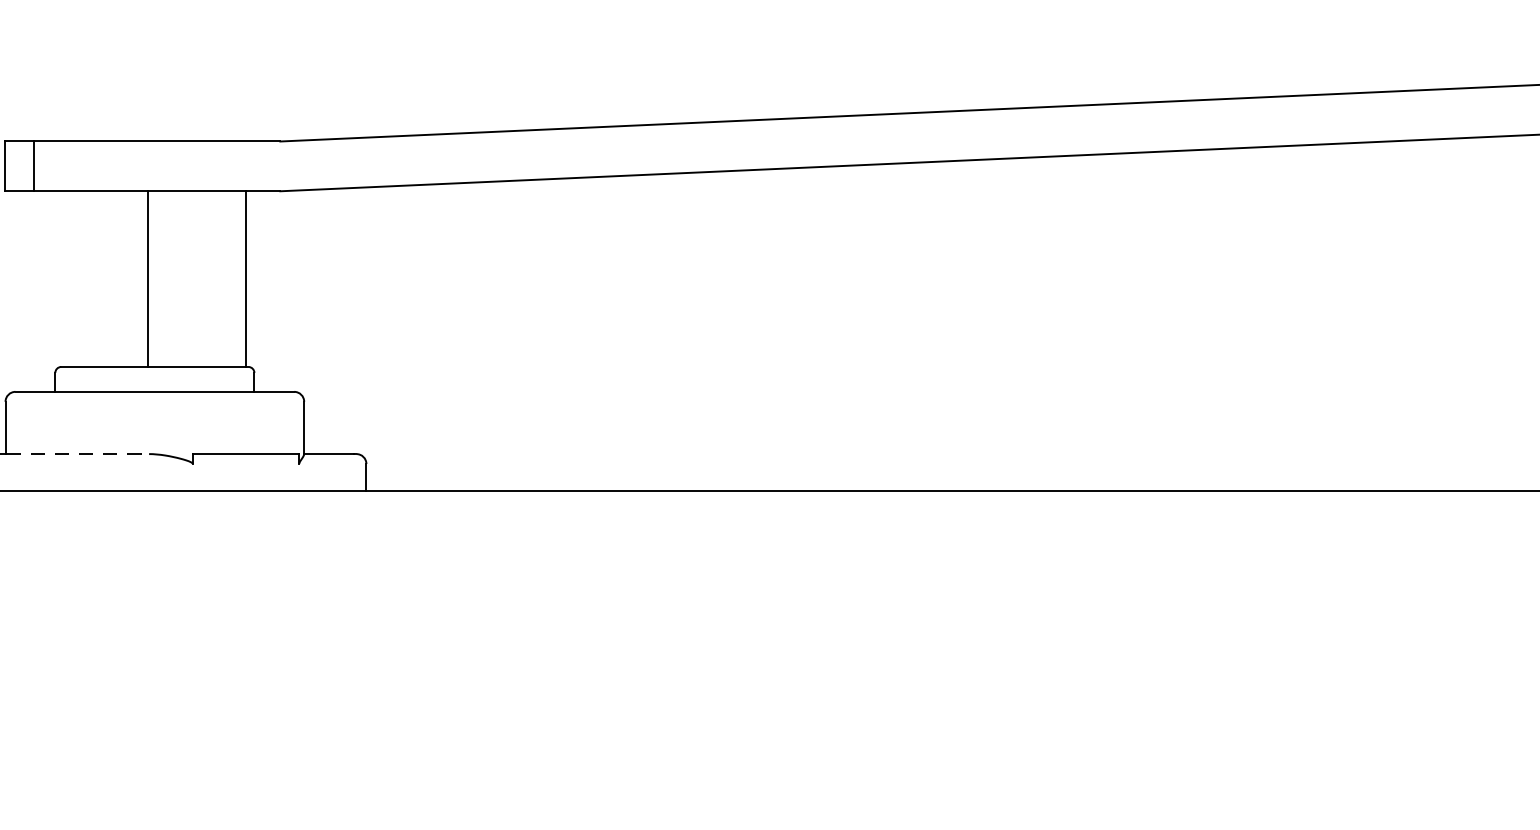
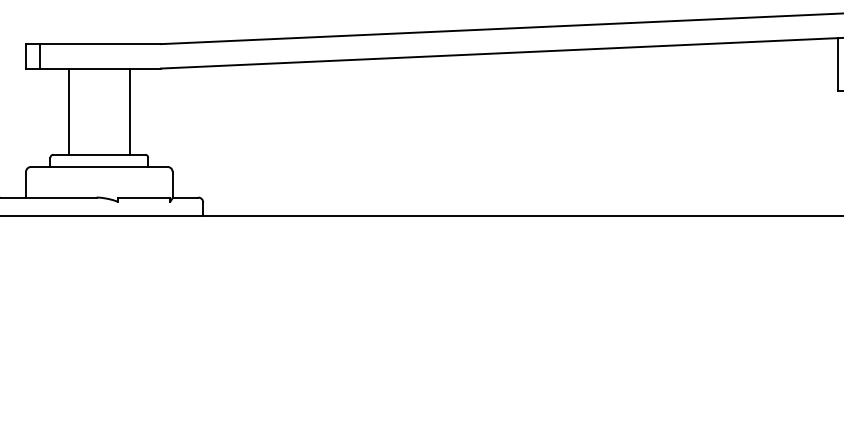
line: (147, 278) -> (68, 111), moved
line: (244, 278) -> (129, 111), moved
line: (77, 453) -> (61, 197), dashed -> solid

